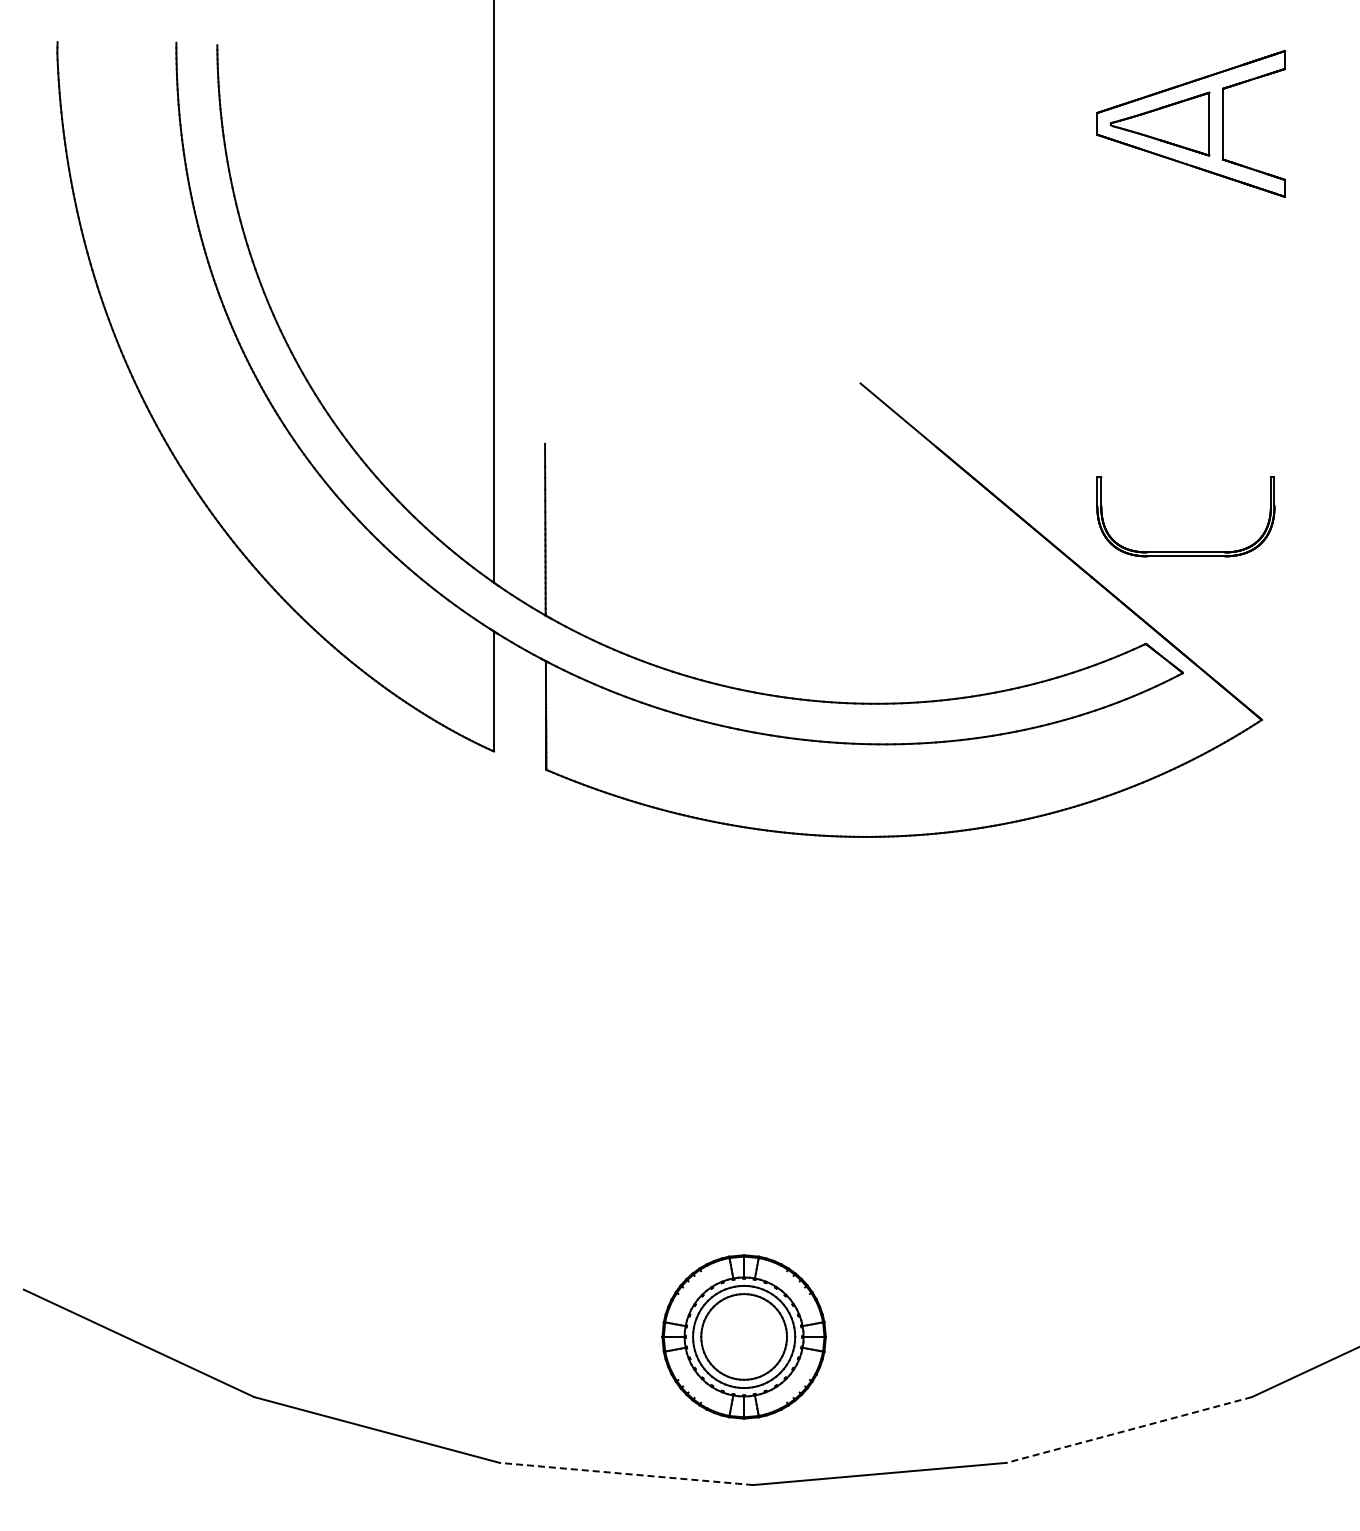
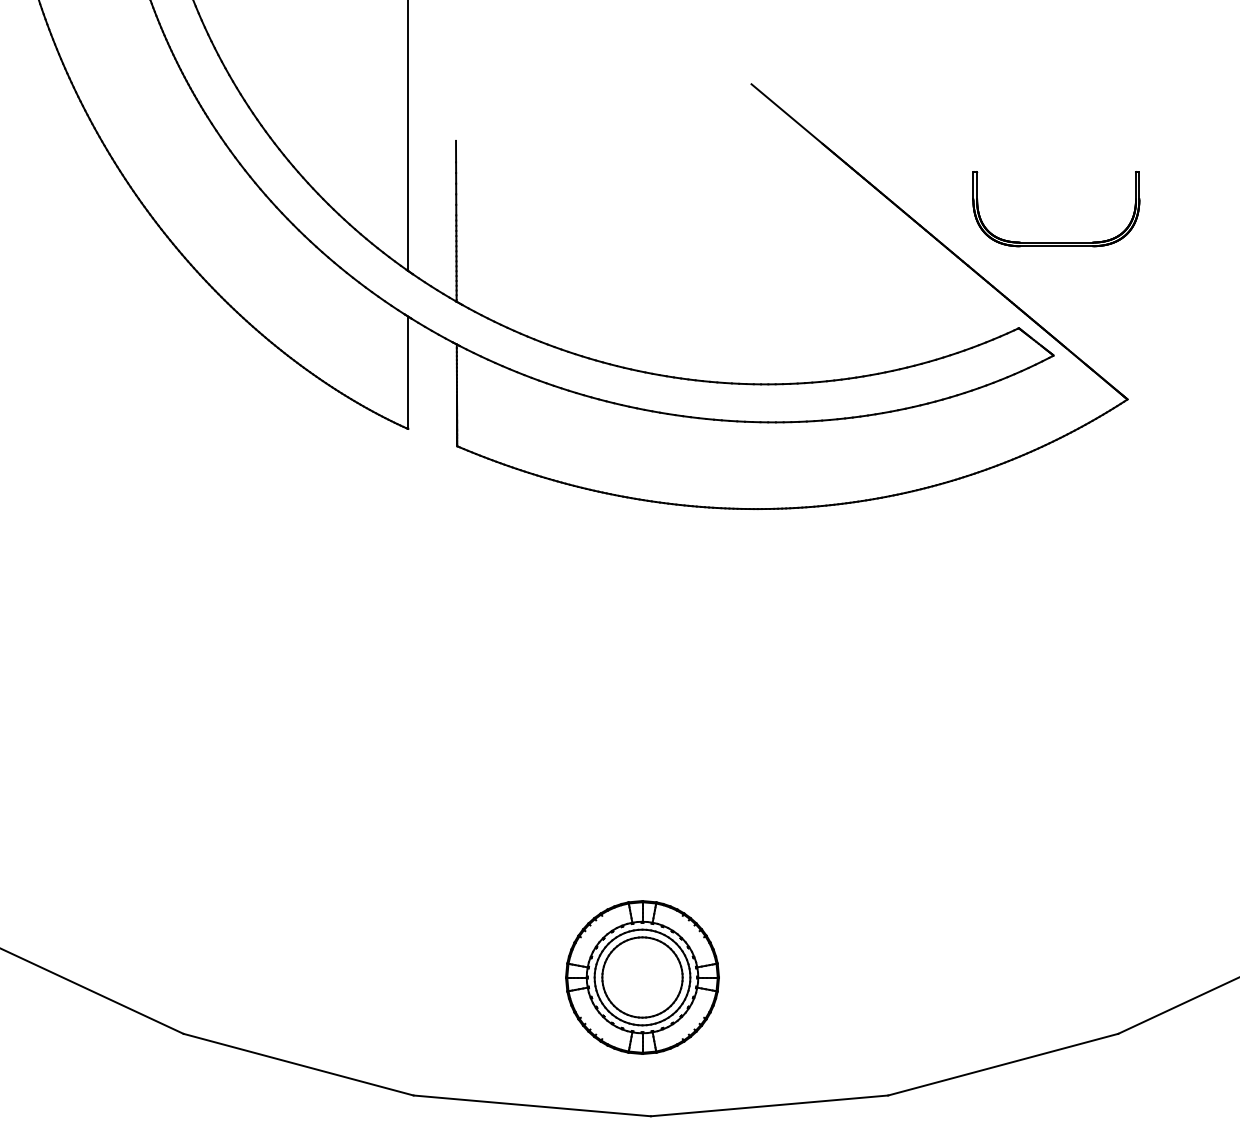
line: (1128, 1430) -> (1002, 1065), dashed -> solid
line: (625, 1473) -> (531, 1105), dashed -> solid

